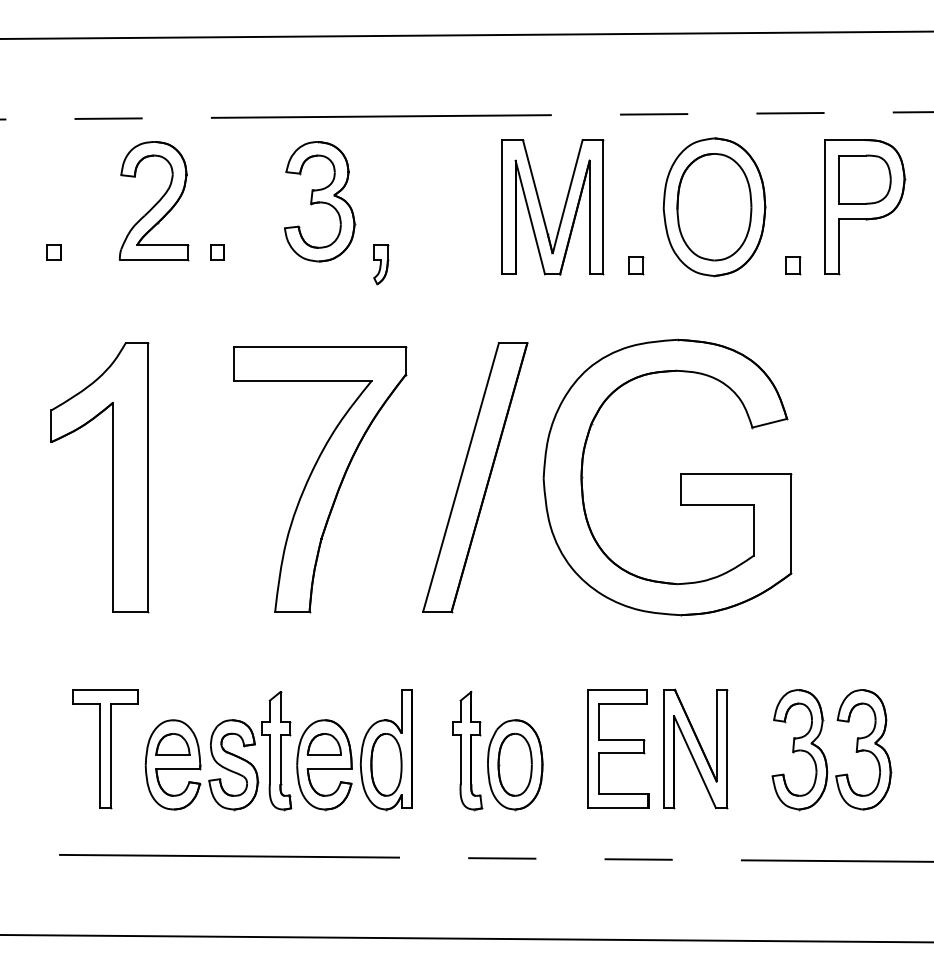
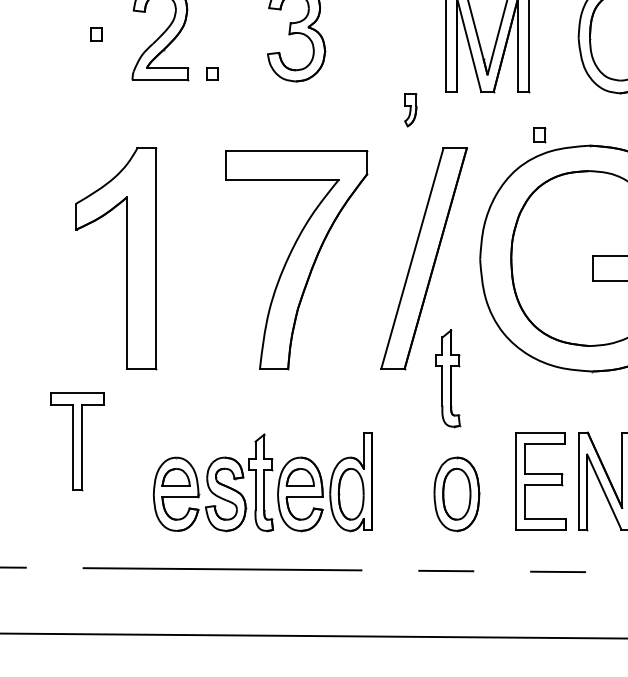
part: (53, 252) -> (96, 34), moved
part: (381, 264) -> (411, 110), moved
part: (636, 265) -> (539, 134), moved
part: (105, 749) -> (77, 442), moved
part: (467, 751) -> (448, 379), moved

